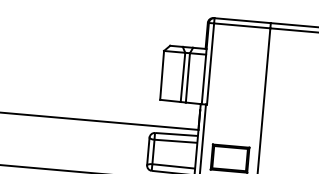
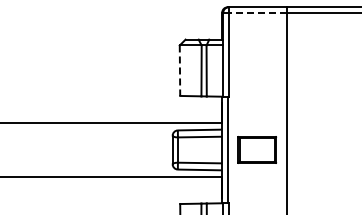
line: (242, 25) -> (257, 12), solid -> dashed
line: (161, 76) -> (179, 71), solid -> dashed

